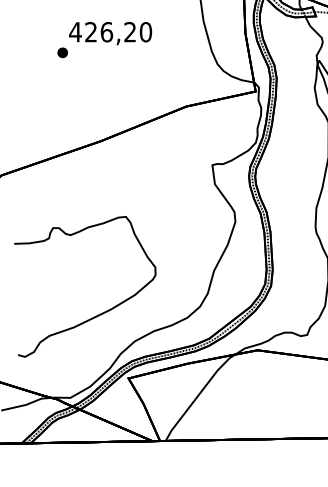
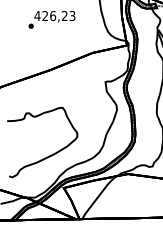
text: (145, 33) -> (72, 16), 426,20 -> 426,23

